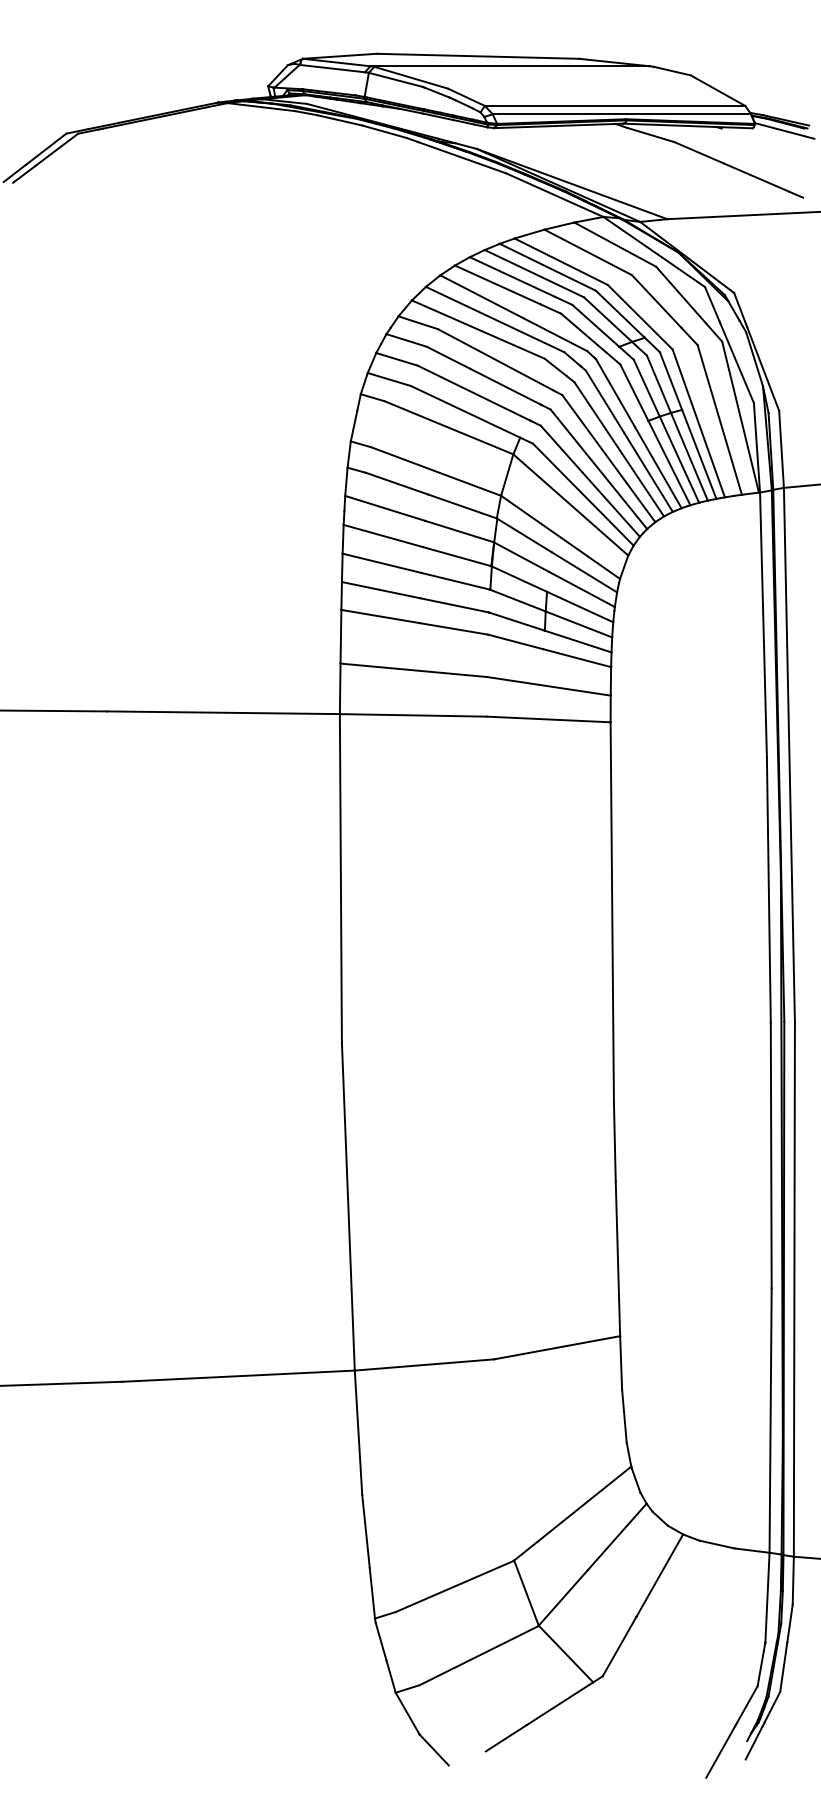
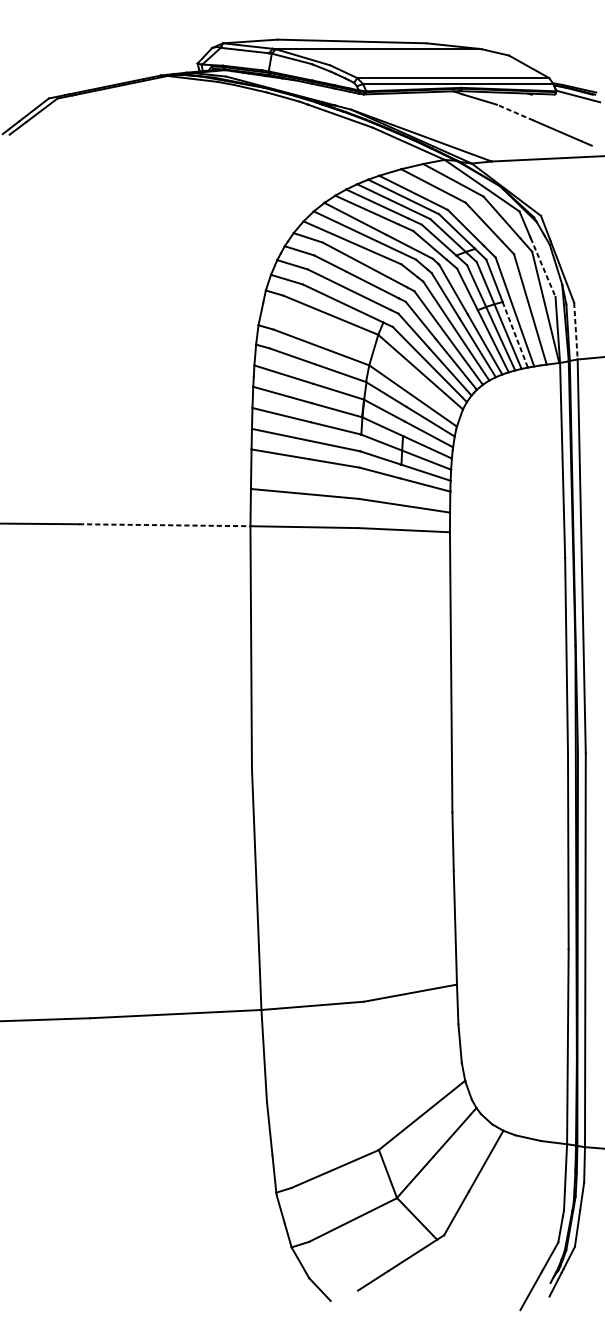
line: (699, 152) -> (515, 112), solid -> dashed
line: (737, 363) -> (543, 267), solid -> dashed
line: (781, 449) -> (575, 331), solid -> dashed
line: (699, 454) -> (515, 334), solid -> dashed
line: (224, 712) -> (165, 525), solid -> dashed

